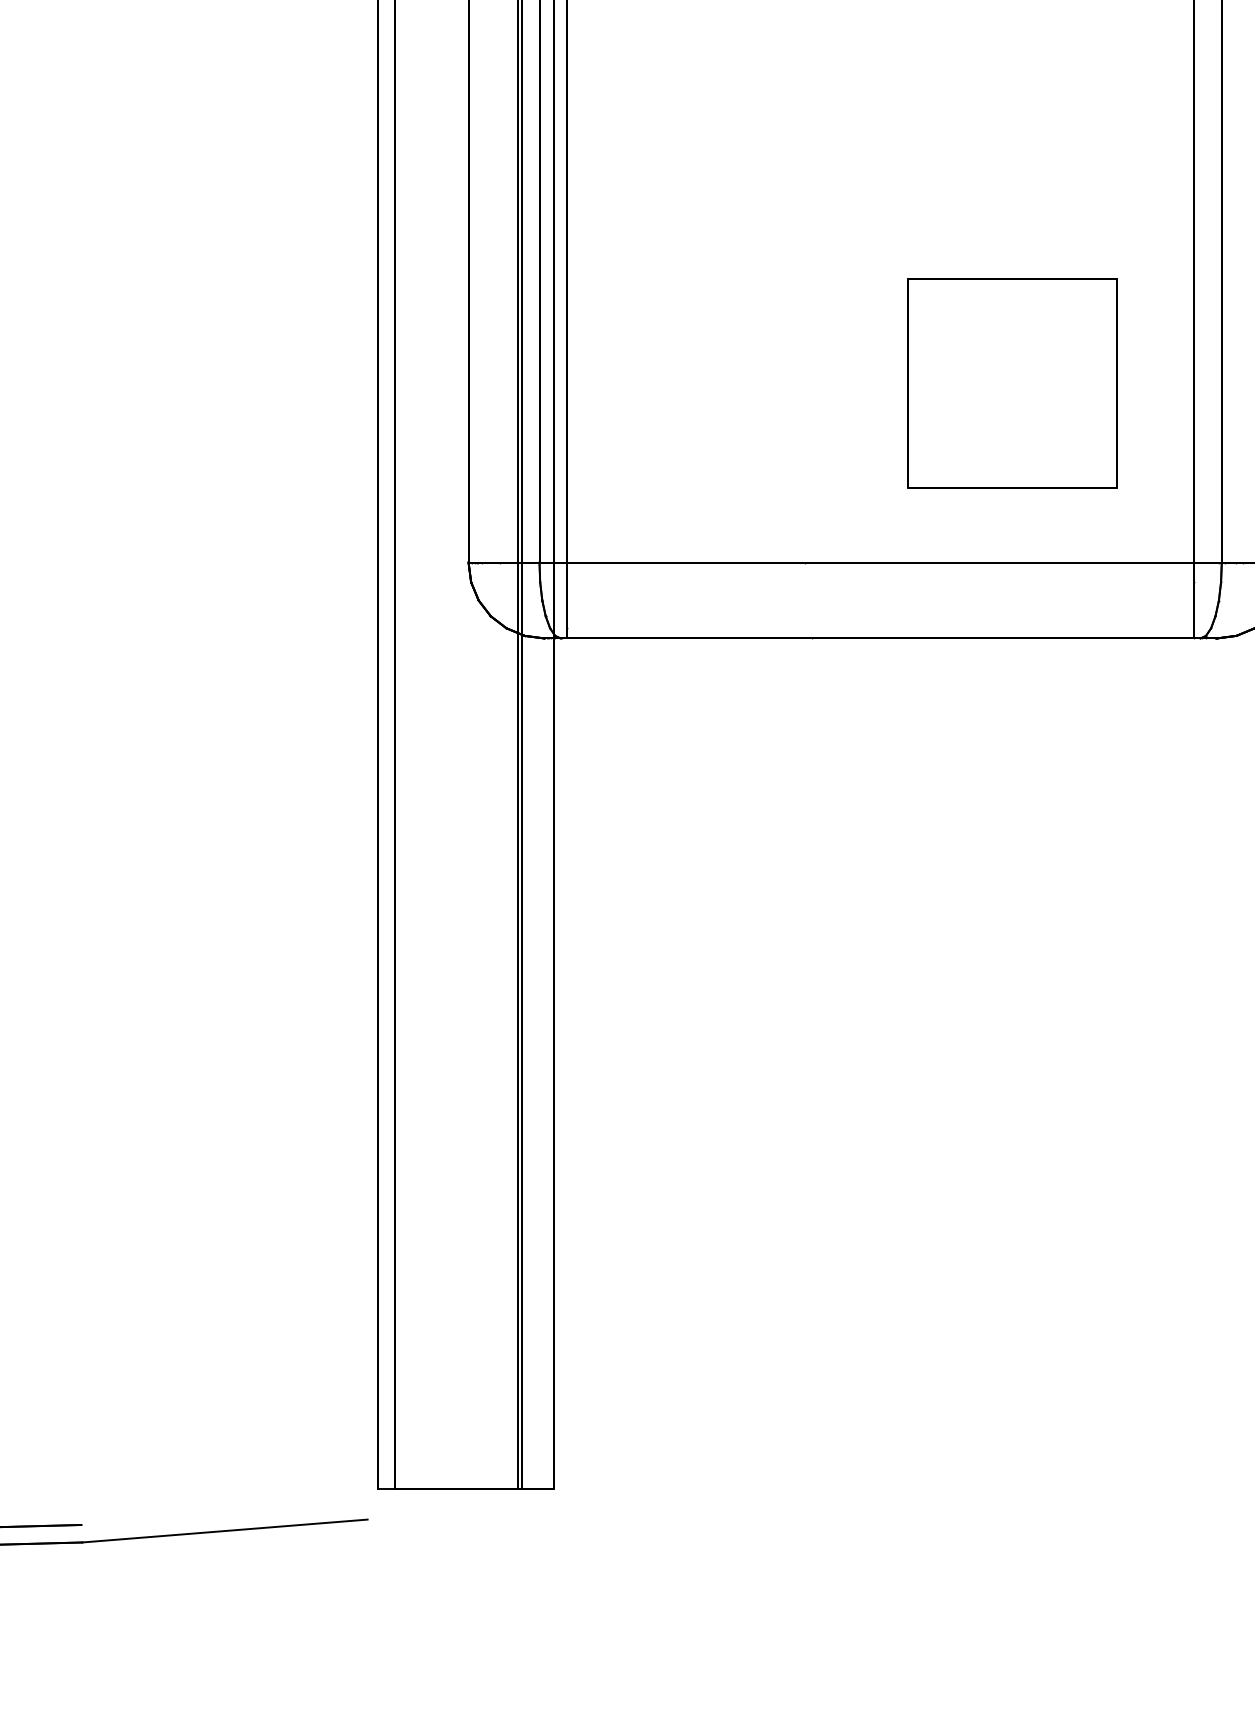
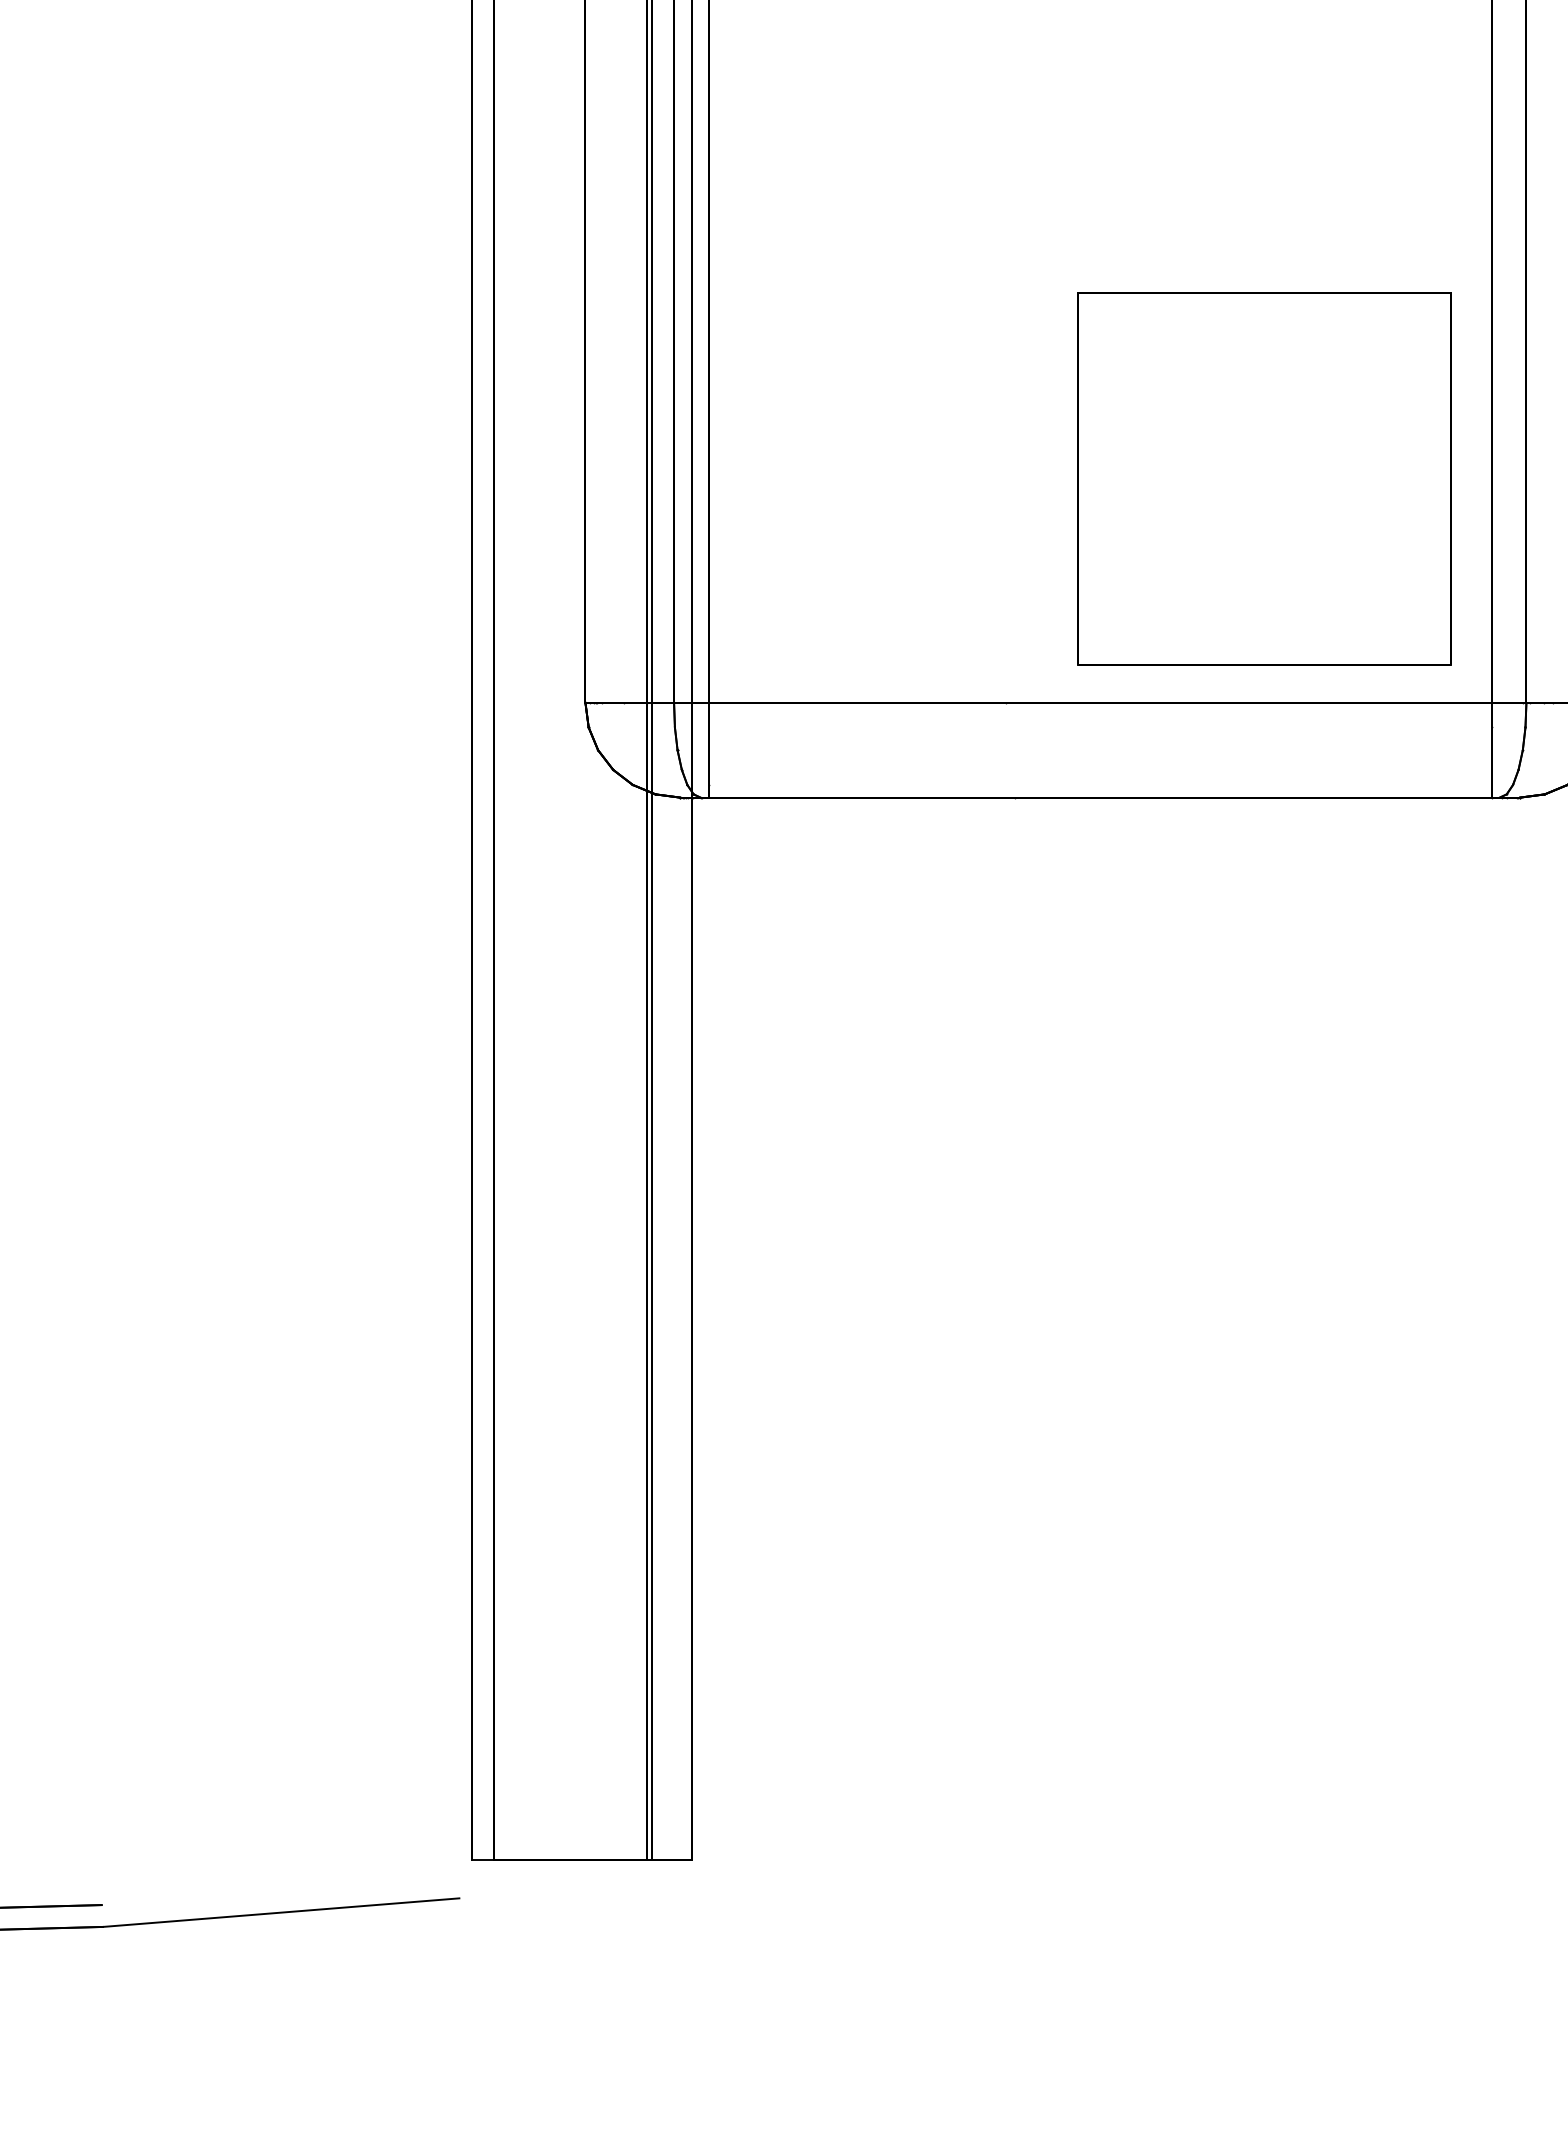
part: (1012, 383) -> (1264, 478), size x1.43

